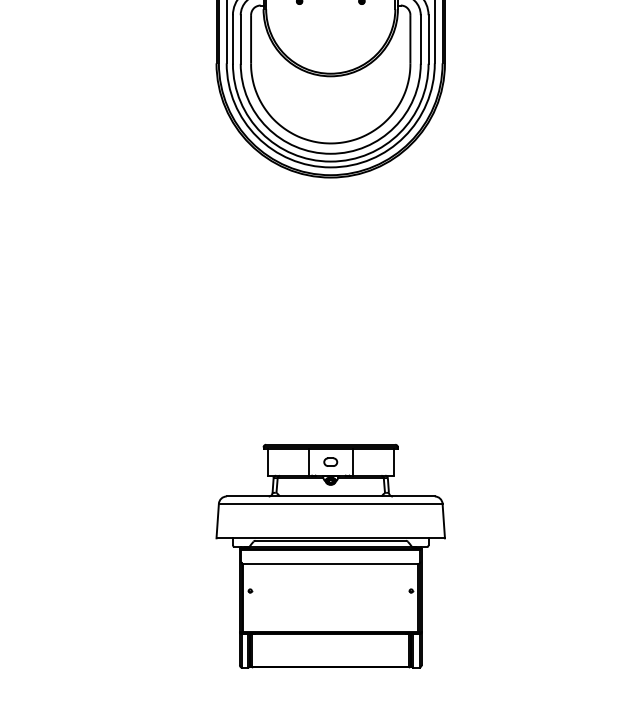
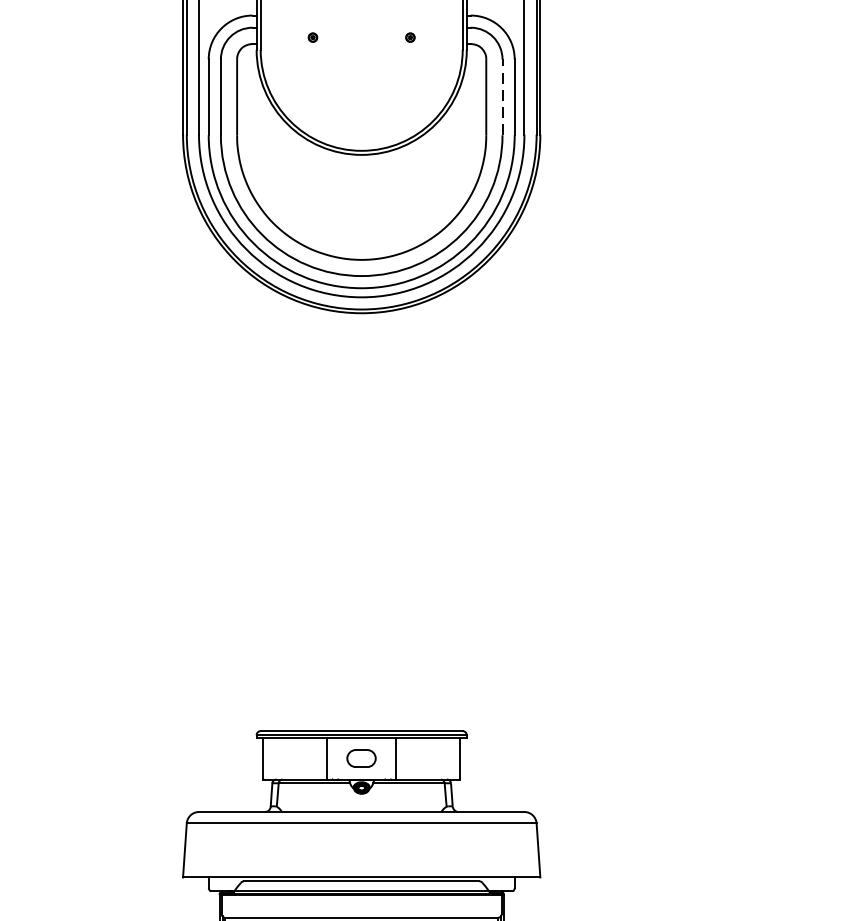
line: (420, 39) -> (502, 97), solid -> dashed
part: (330, 461) -> (361, 757), size x1.4

